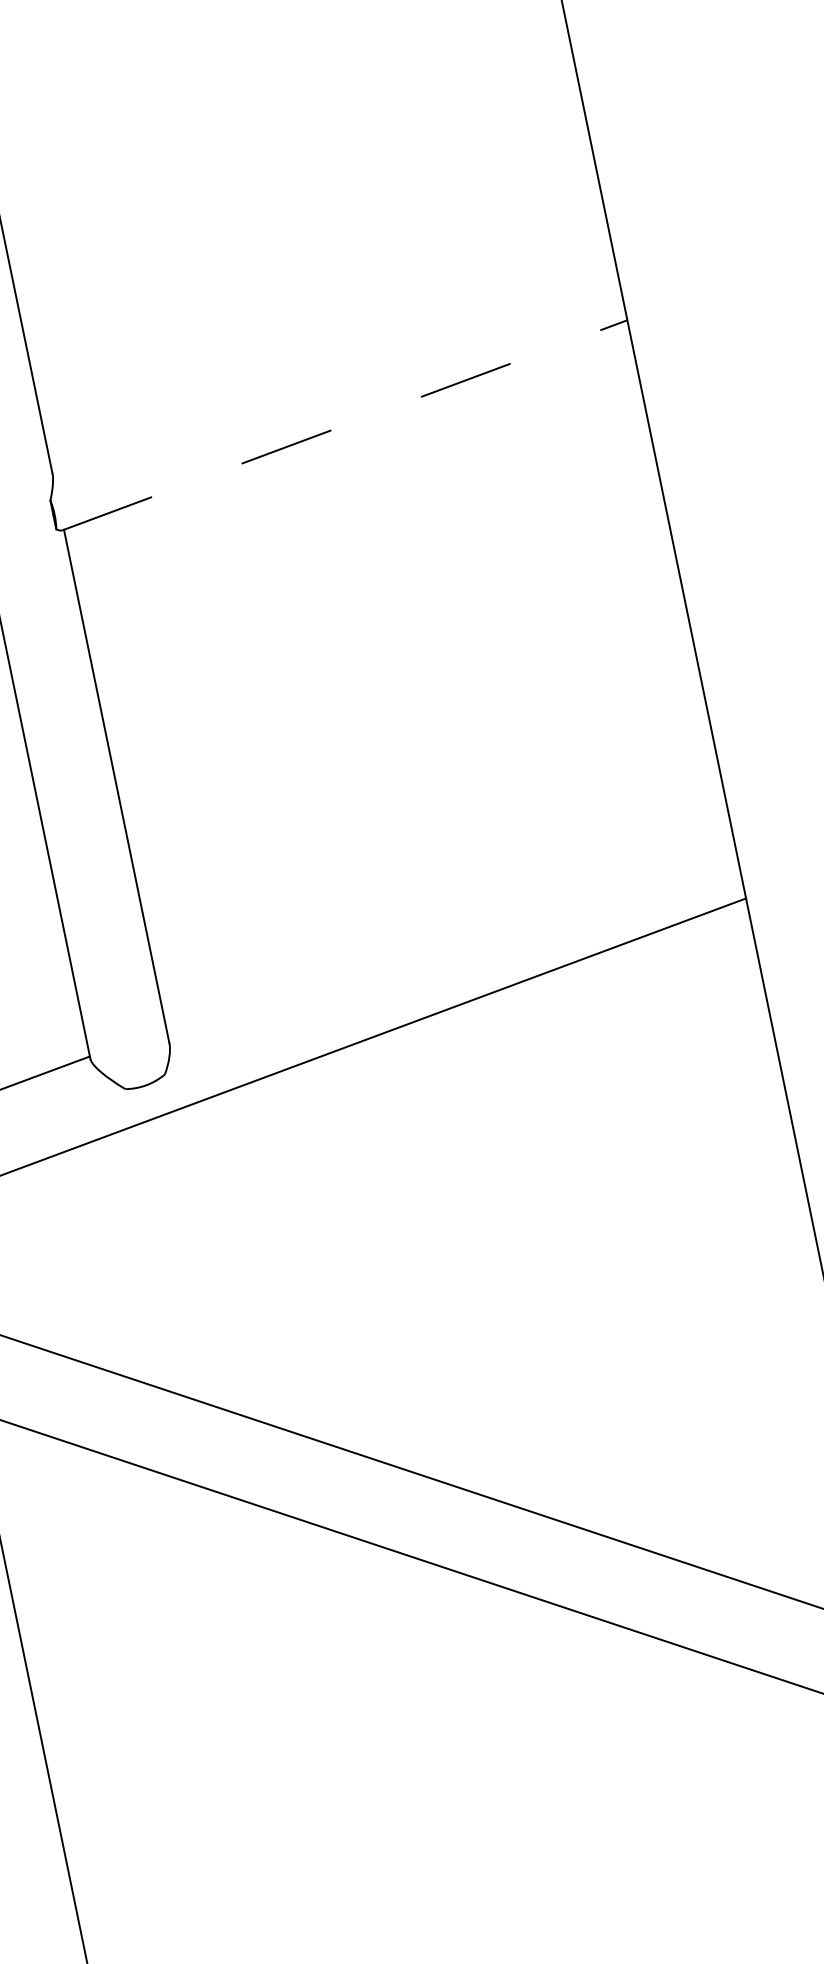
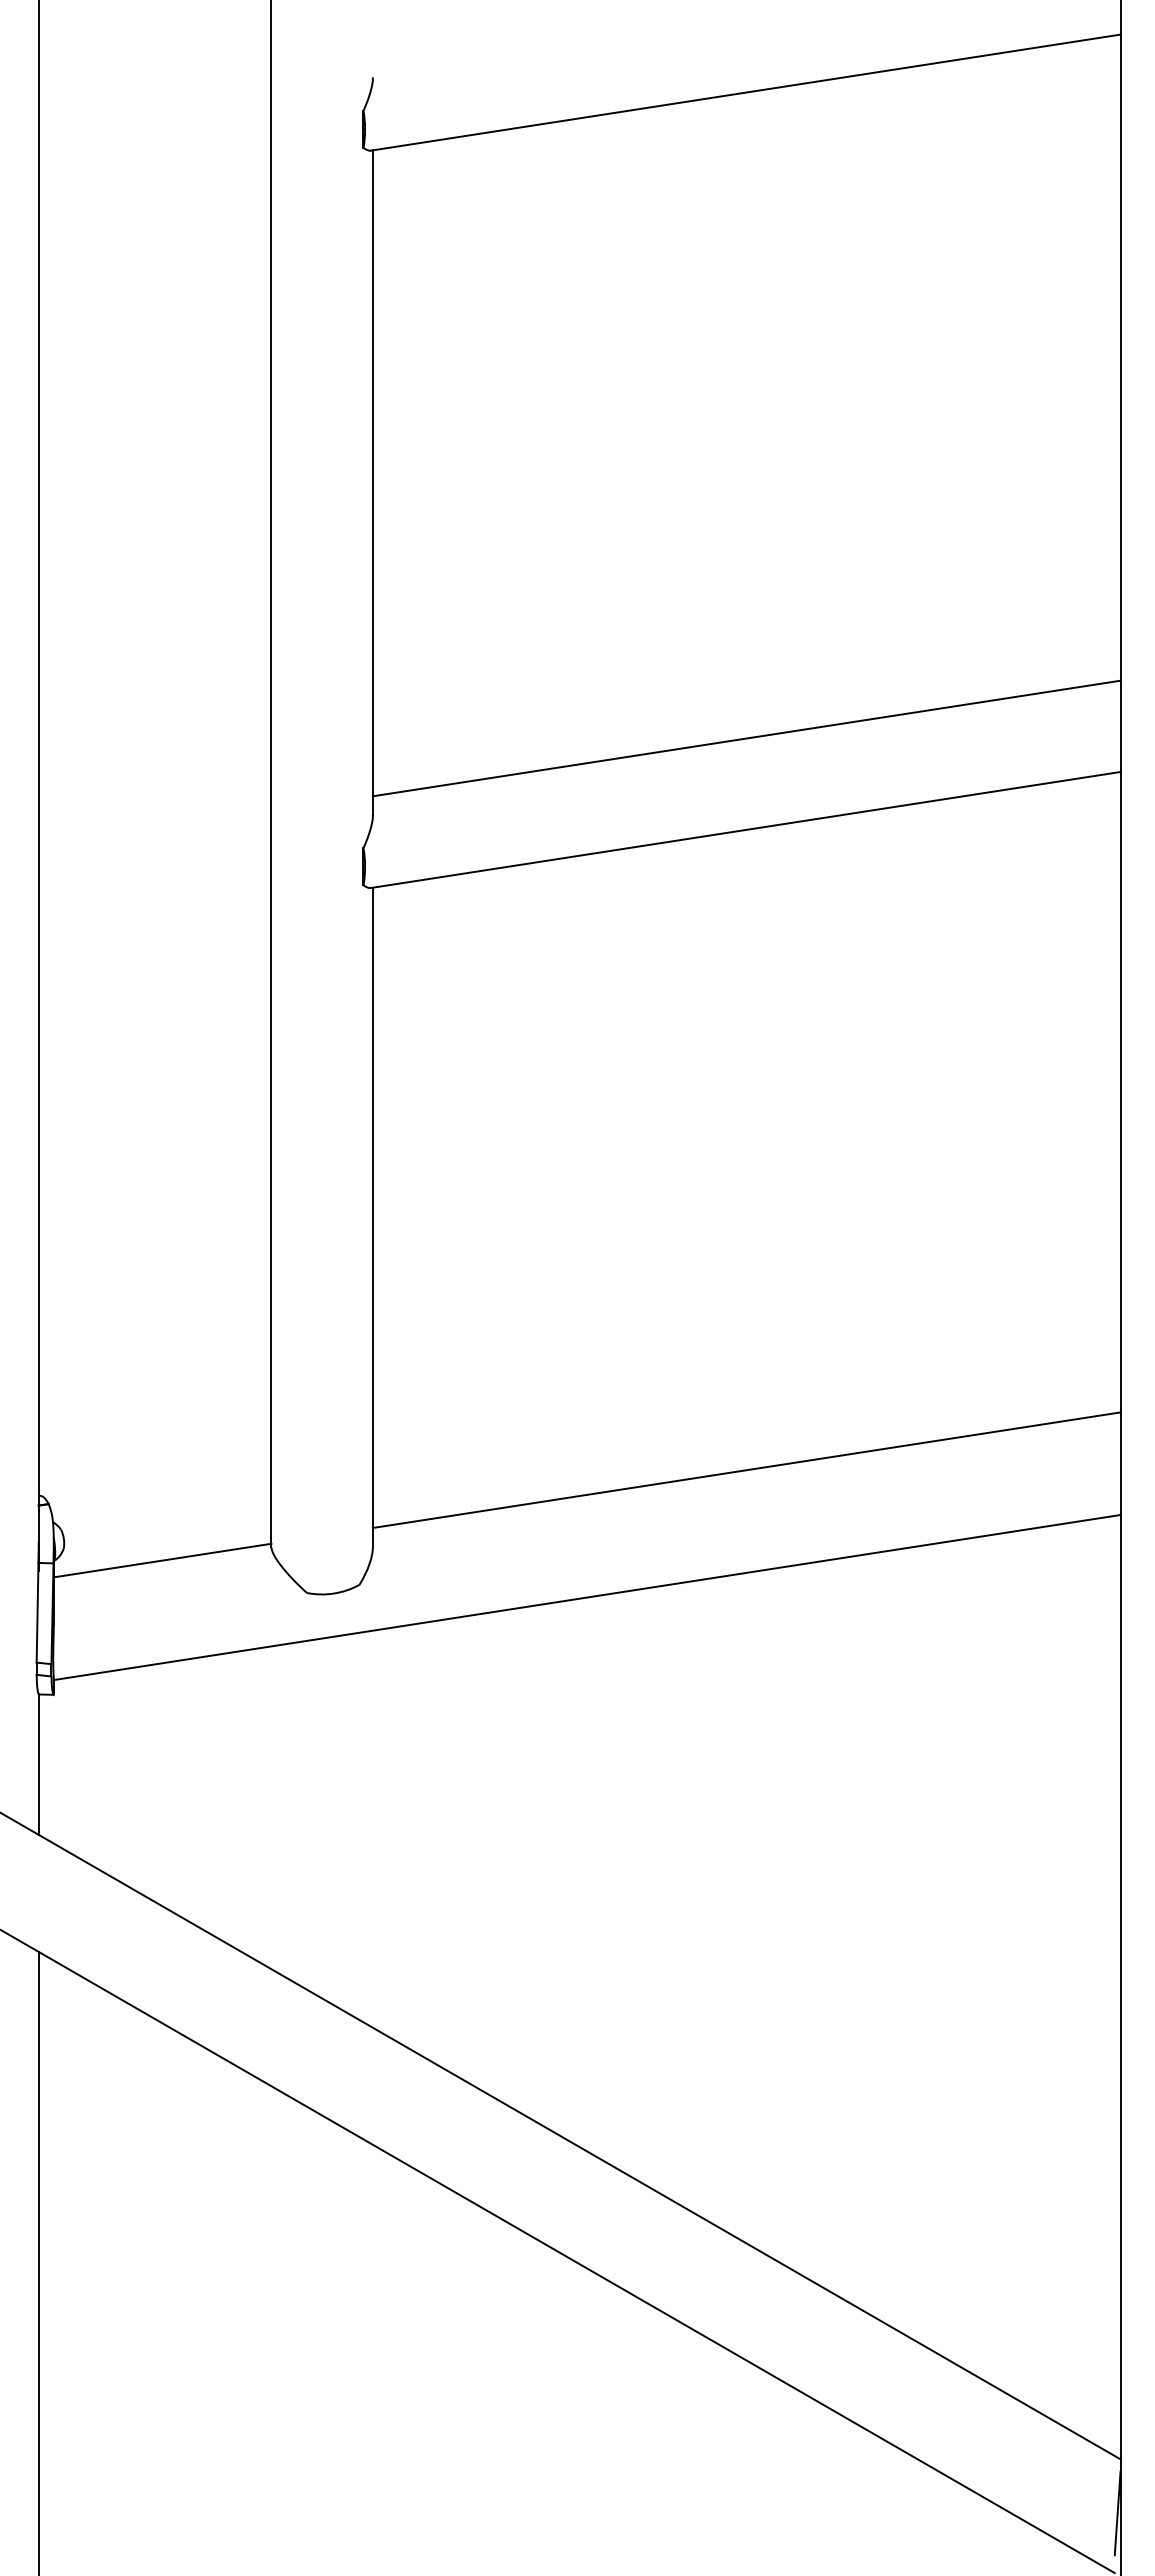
line: (330, 353) -> (746, 738), added
line: (345, 424) -> (746, 829), dashed -> solid
line: (447, 923) -> (746, 1470), added

